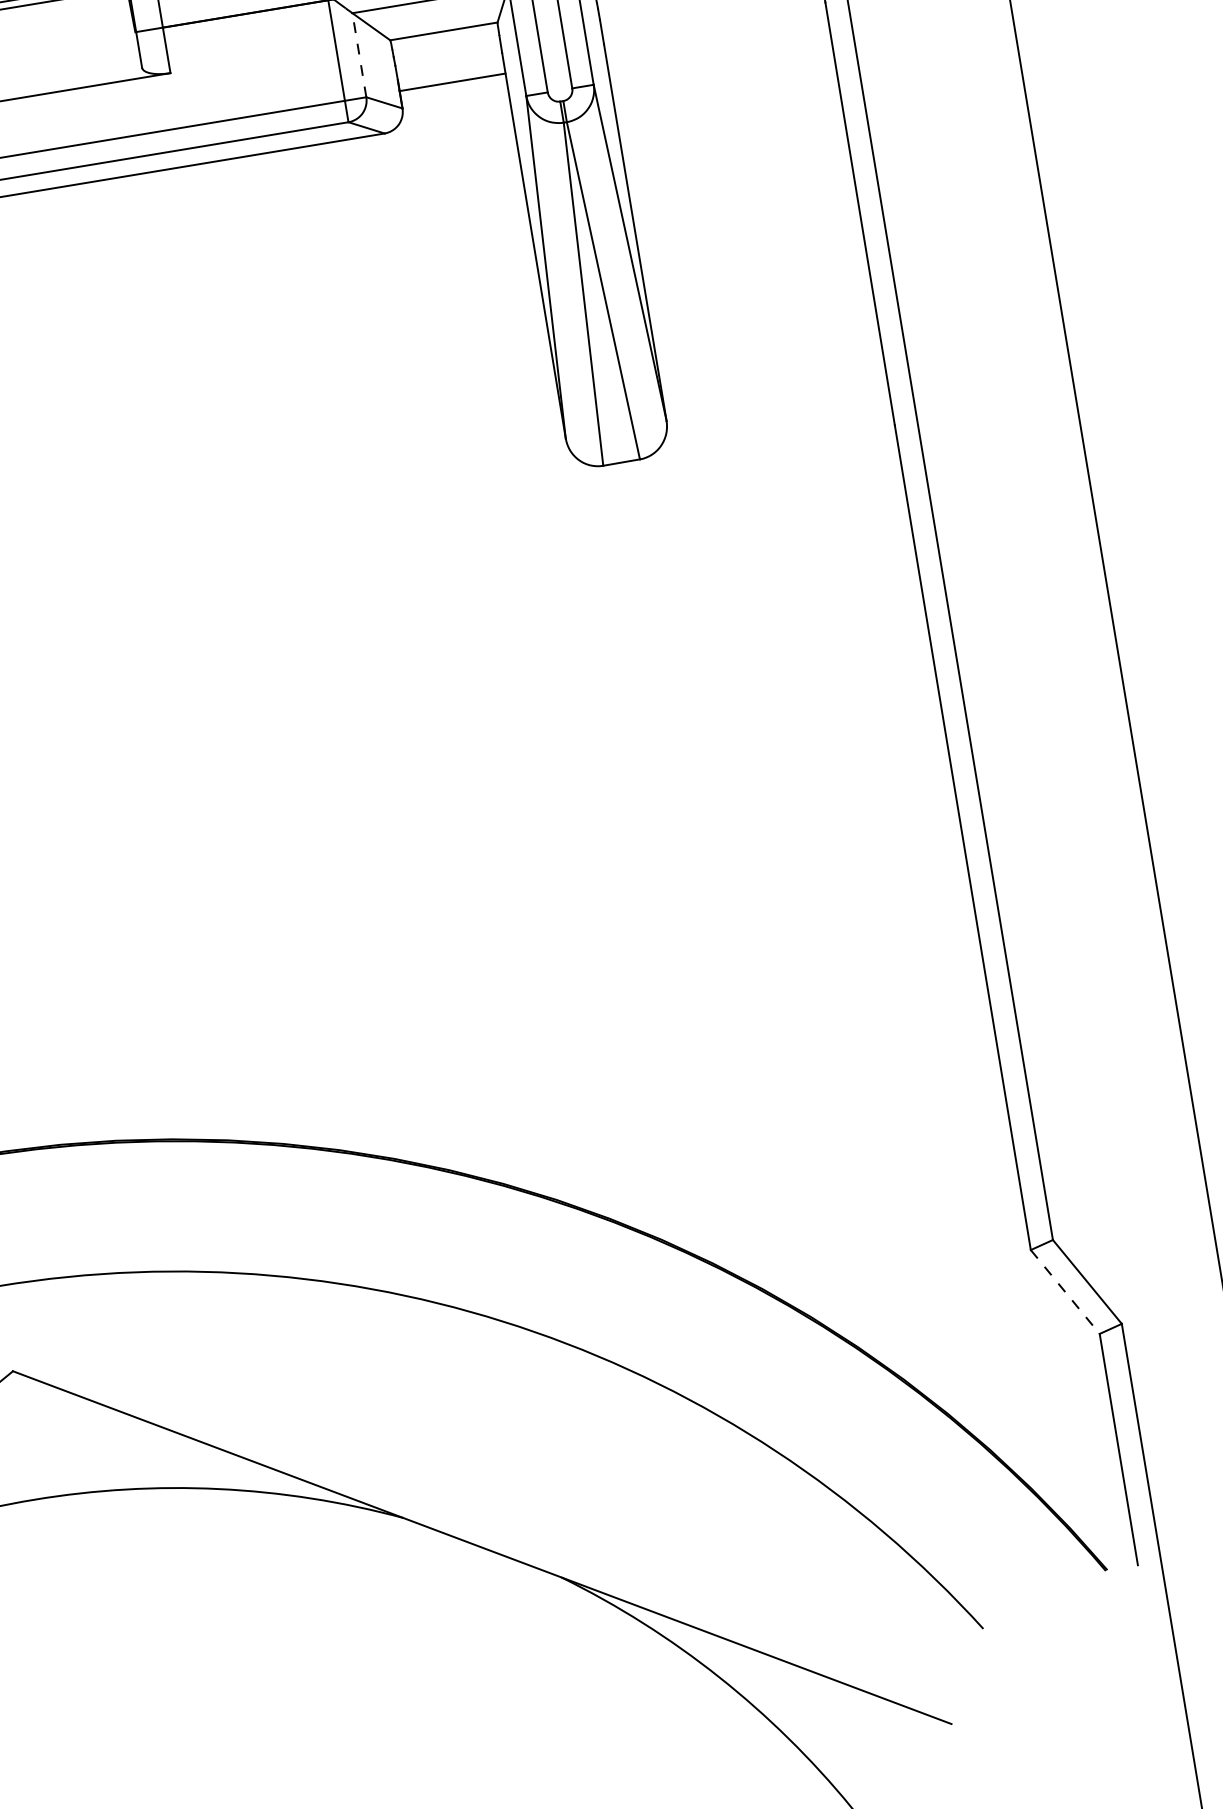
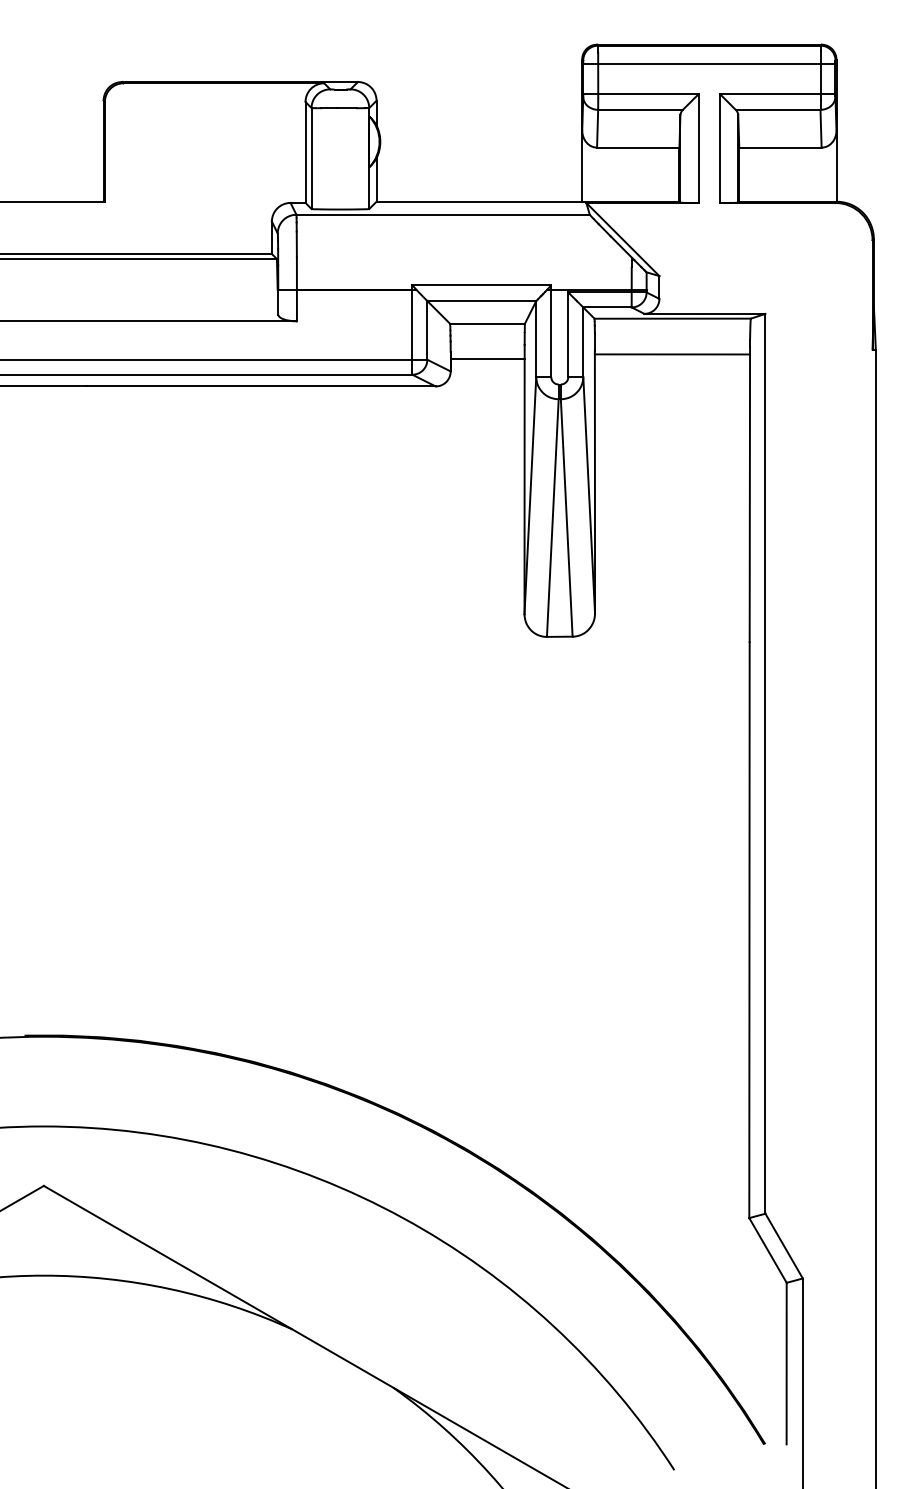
line: (714, 31) -> (671, 354), added
line: (359, 53) -> (427, 329), dashed -> solid
line: (1066, 1291) -> (768, 1250), dashed -> solid

